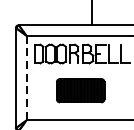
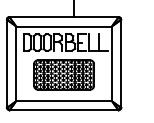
line: (26, 78) -> (16, 64), dashed -> solid
part: (80, 90) -> (63, 74), size x1.43

